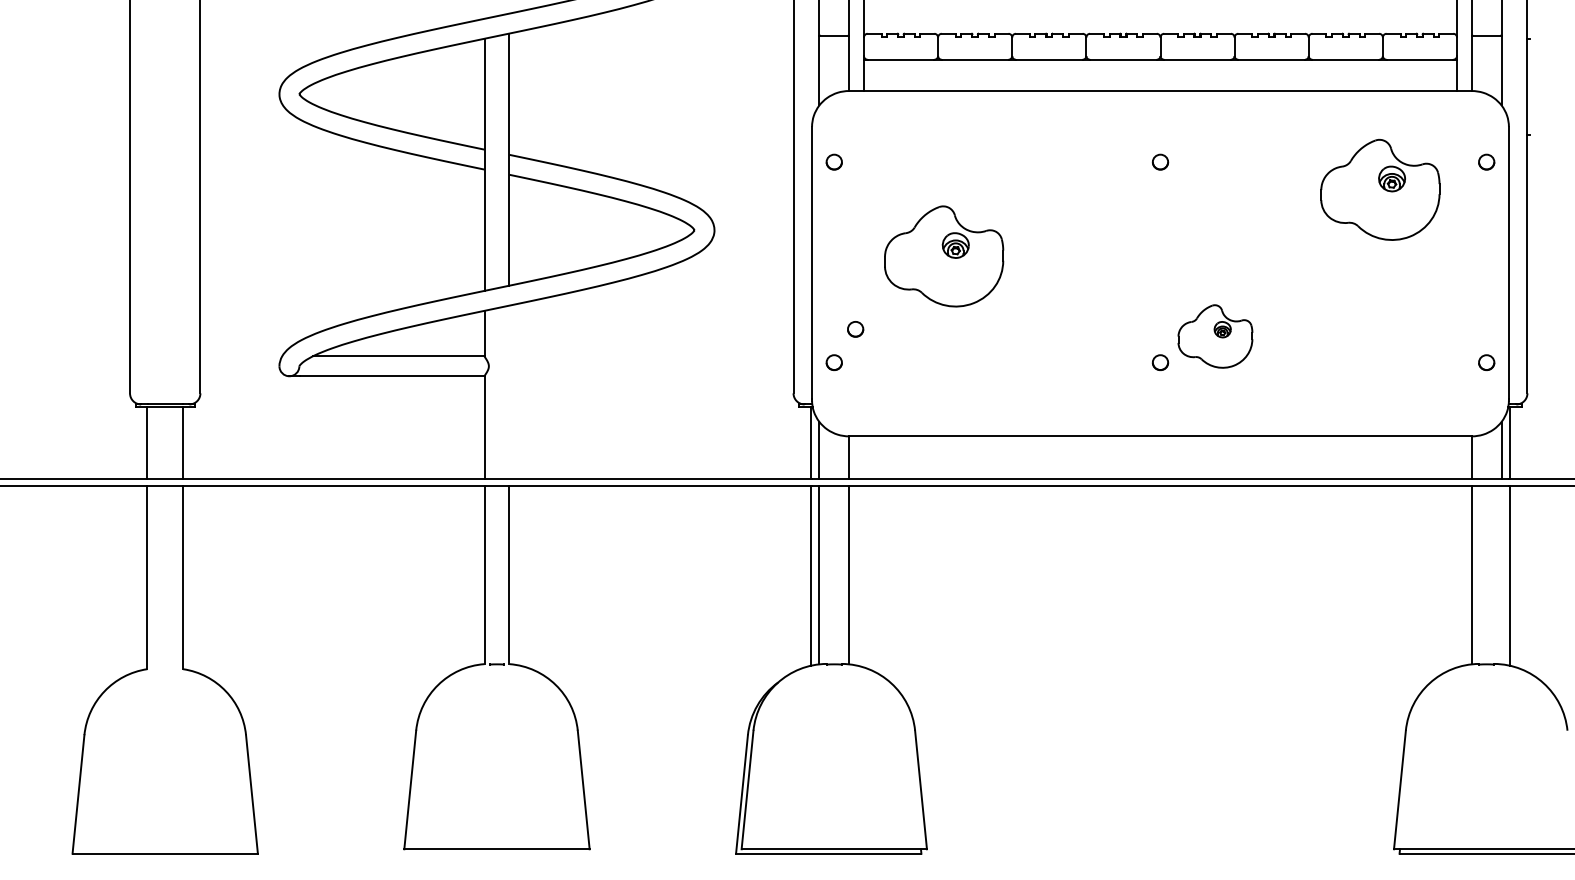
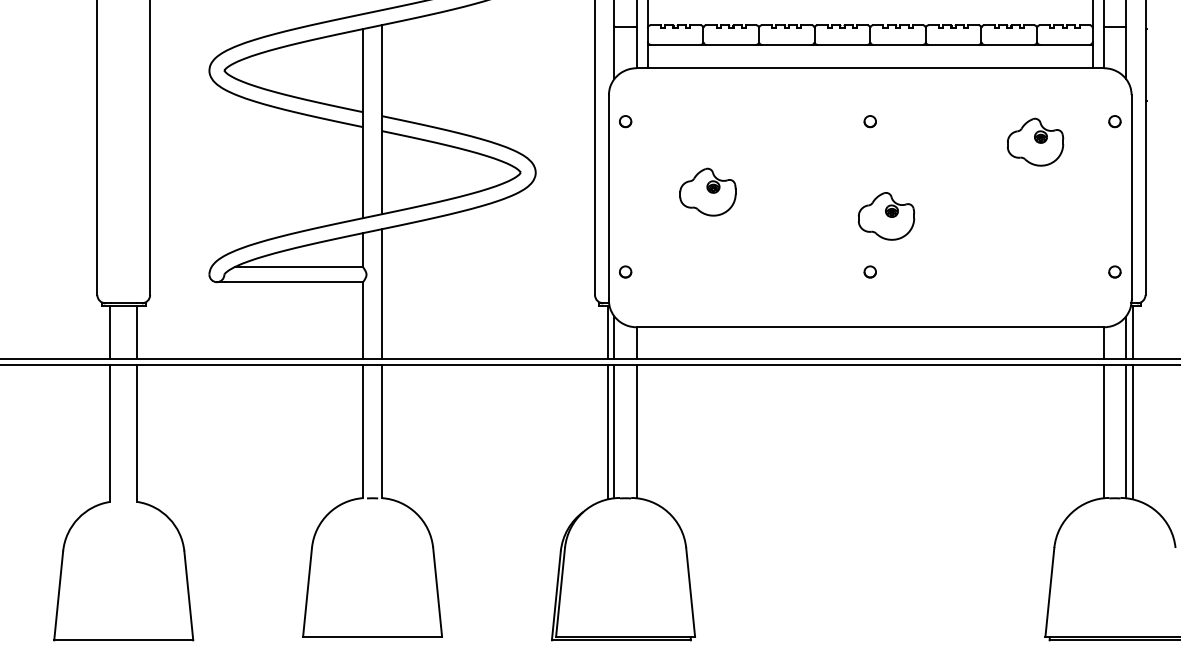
part: (1380, 188) -> (1035, 141), size x0.62
part: (943, 255) -> (707, 191), size x0.62
part: (855, 328) -> (641, 246), removed
part: (1215, 336) -> (886, 216), moved
line: (508, 391) -> (381, 293), added
line: (1502, 575) -> (1126, 431), added

